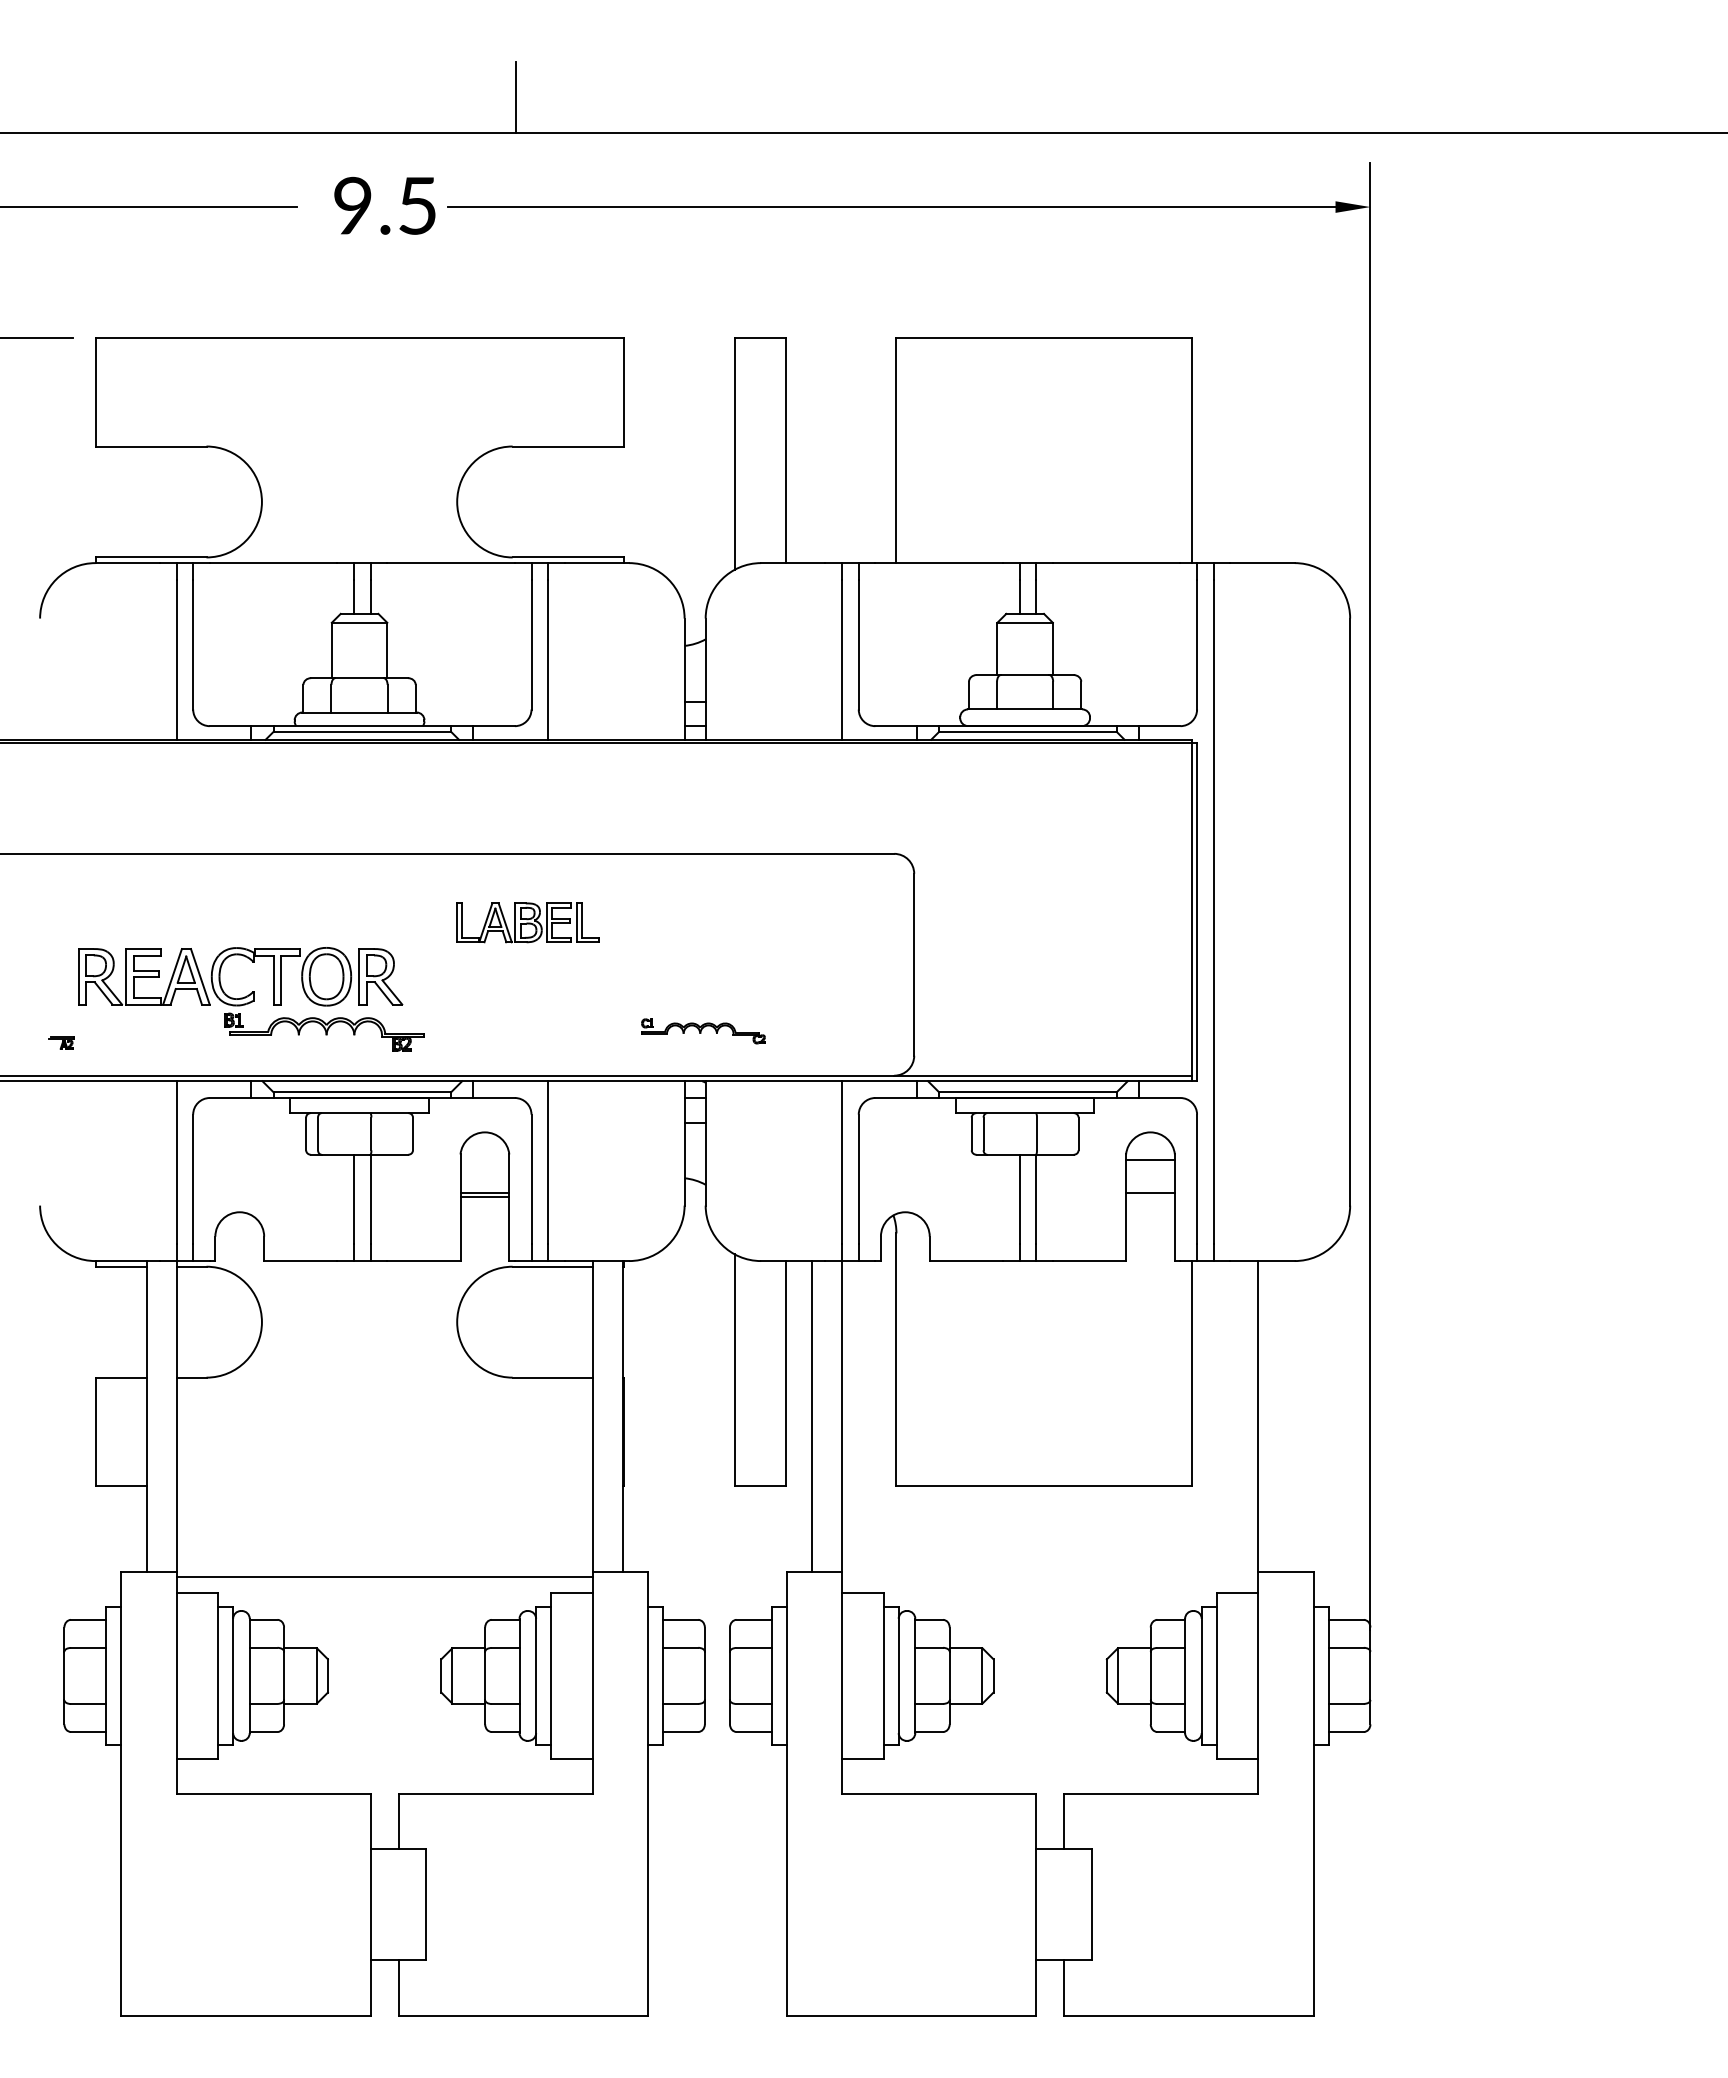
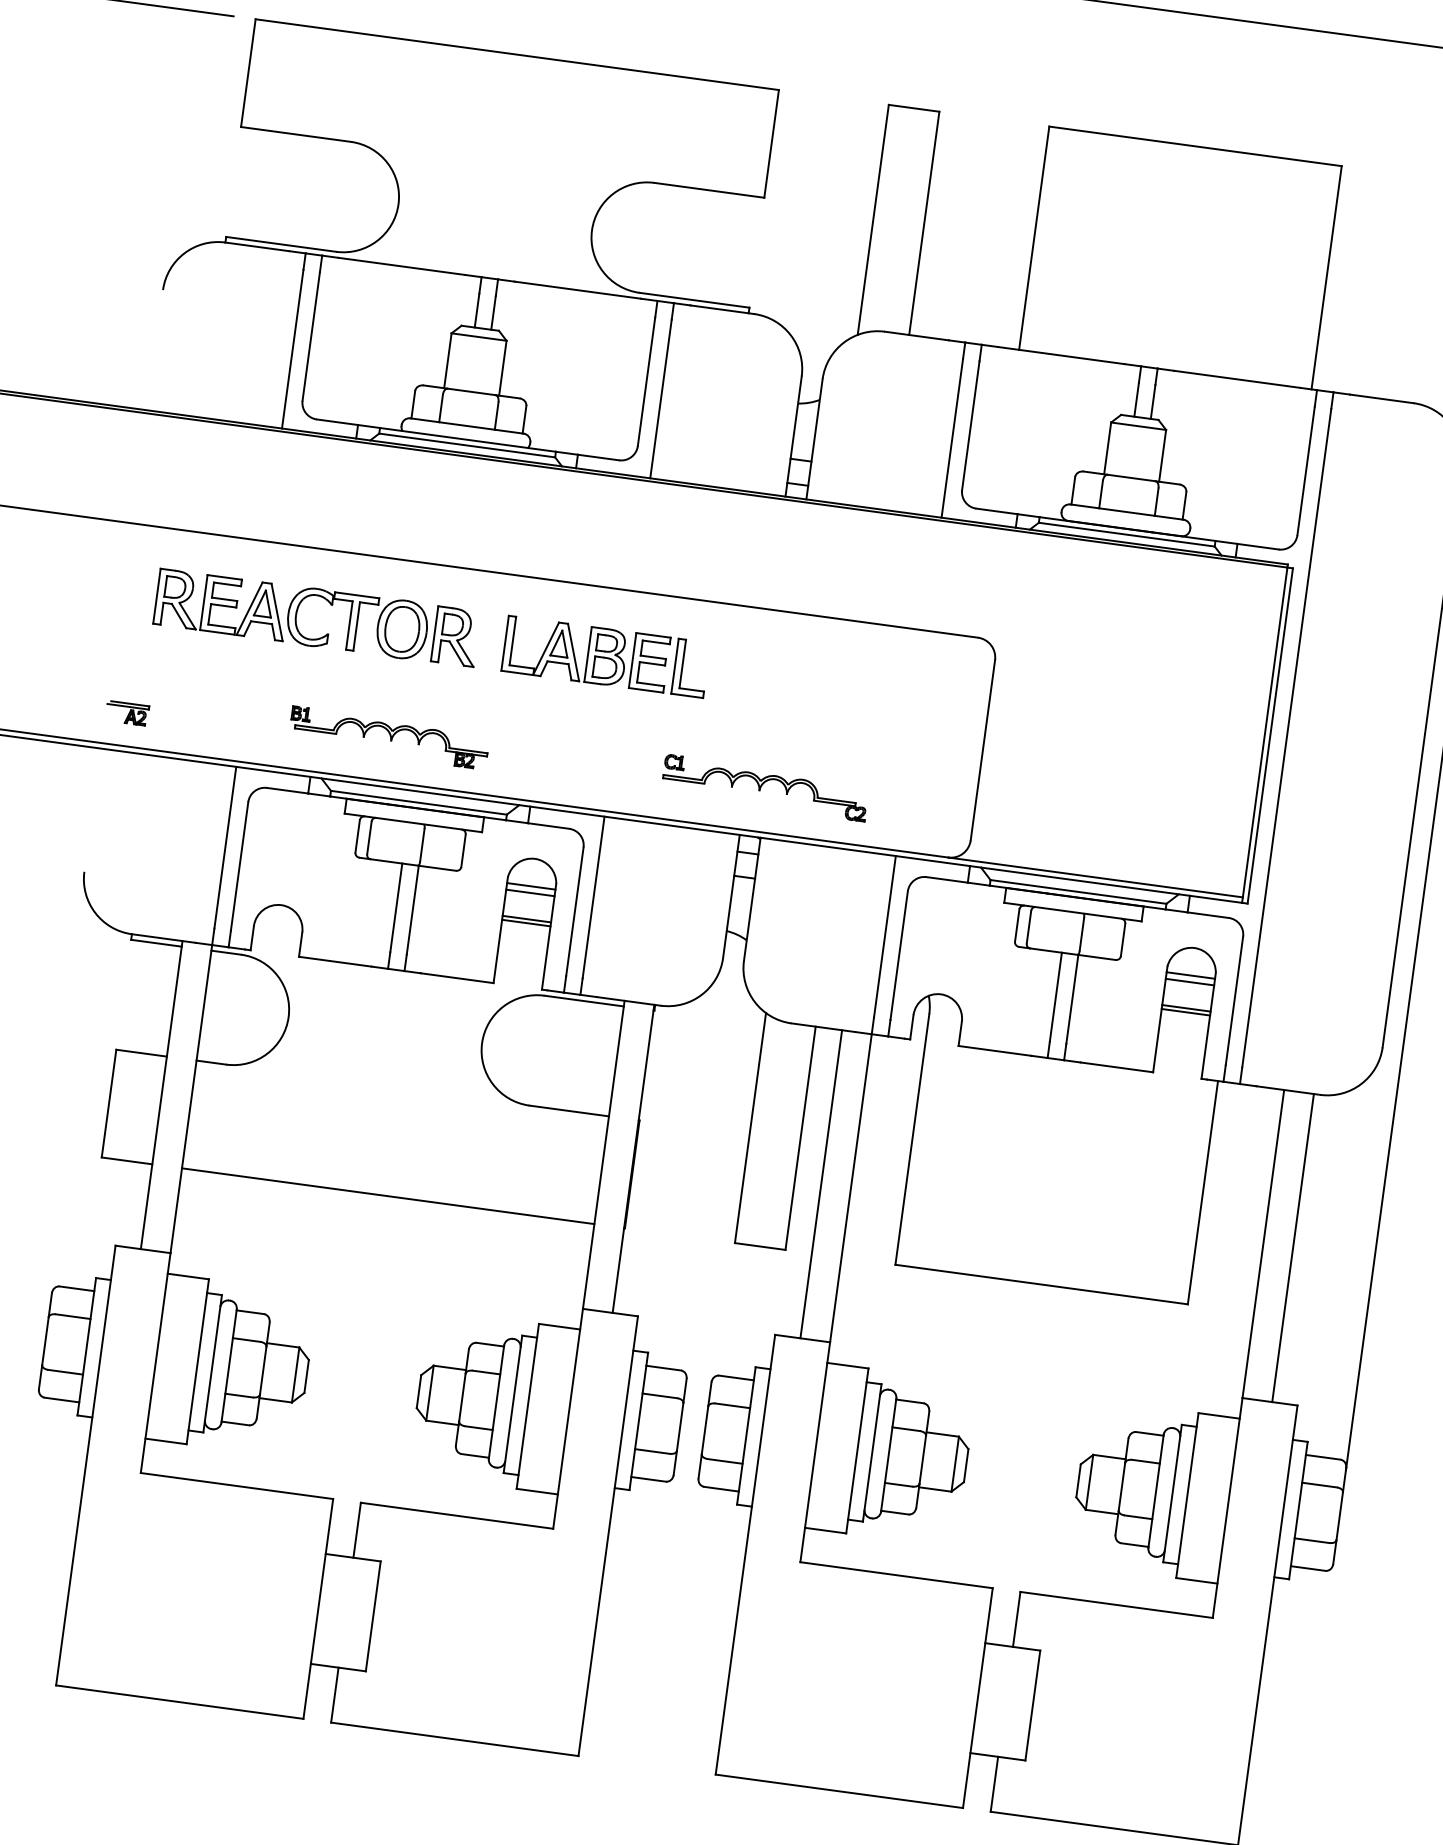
part: (527, 922) -> (605, 656), size x1.43
part: (252, 962) -> (330, 605), moved
part: (703, 1031) -> (765, 788), size x1.67
part: (61, 1042) -> (127, 713), size x1.67
line: (484, 1160) -> (530, 886), added
line: (484, 1166) -> (530, 892), added
line: (1150, 1166) -> (1190, 981), added
line: (1150, 1197) -> (1185, 1012), added
line: (1288, 1416) -> (1293, 1248), added
line: (384, 1577) -> (388, 1196), moved

